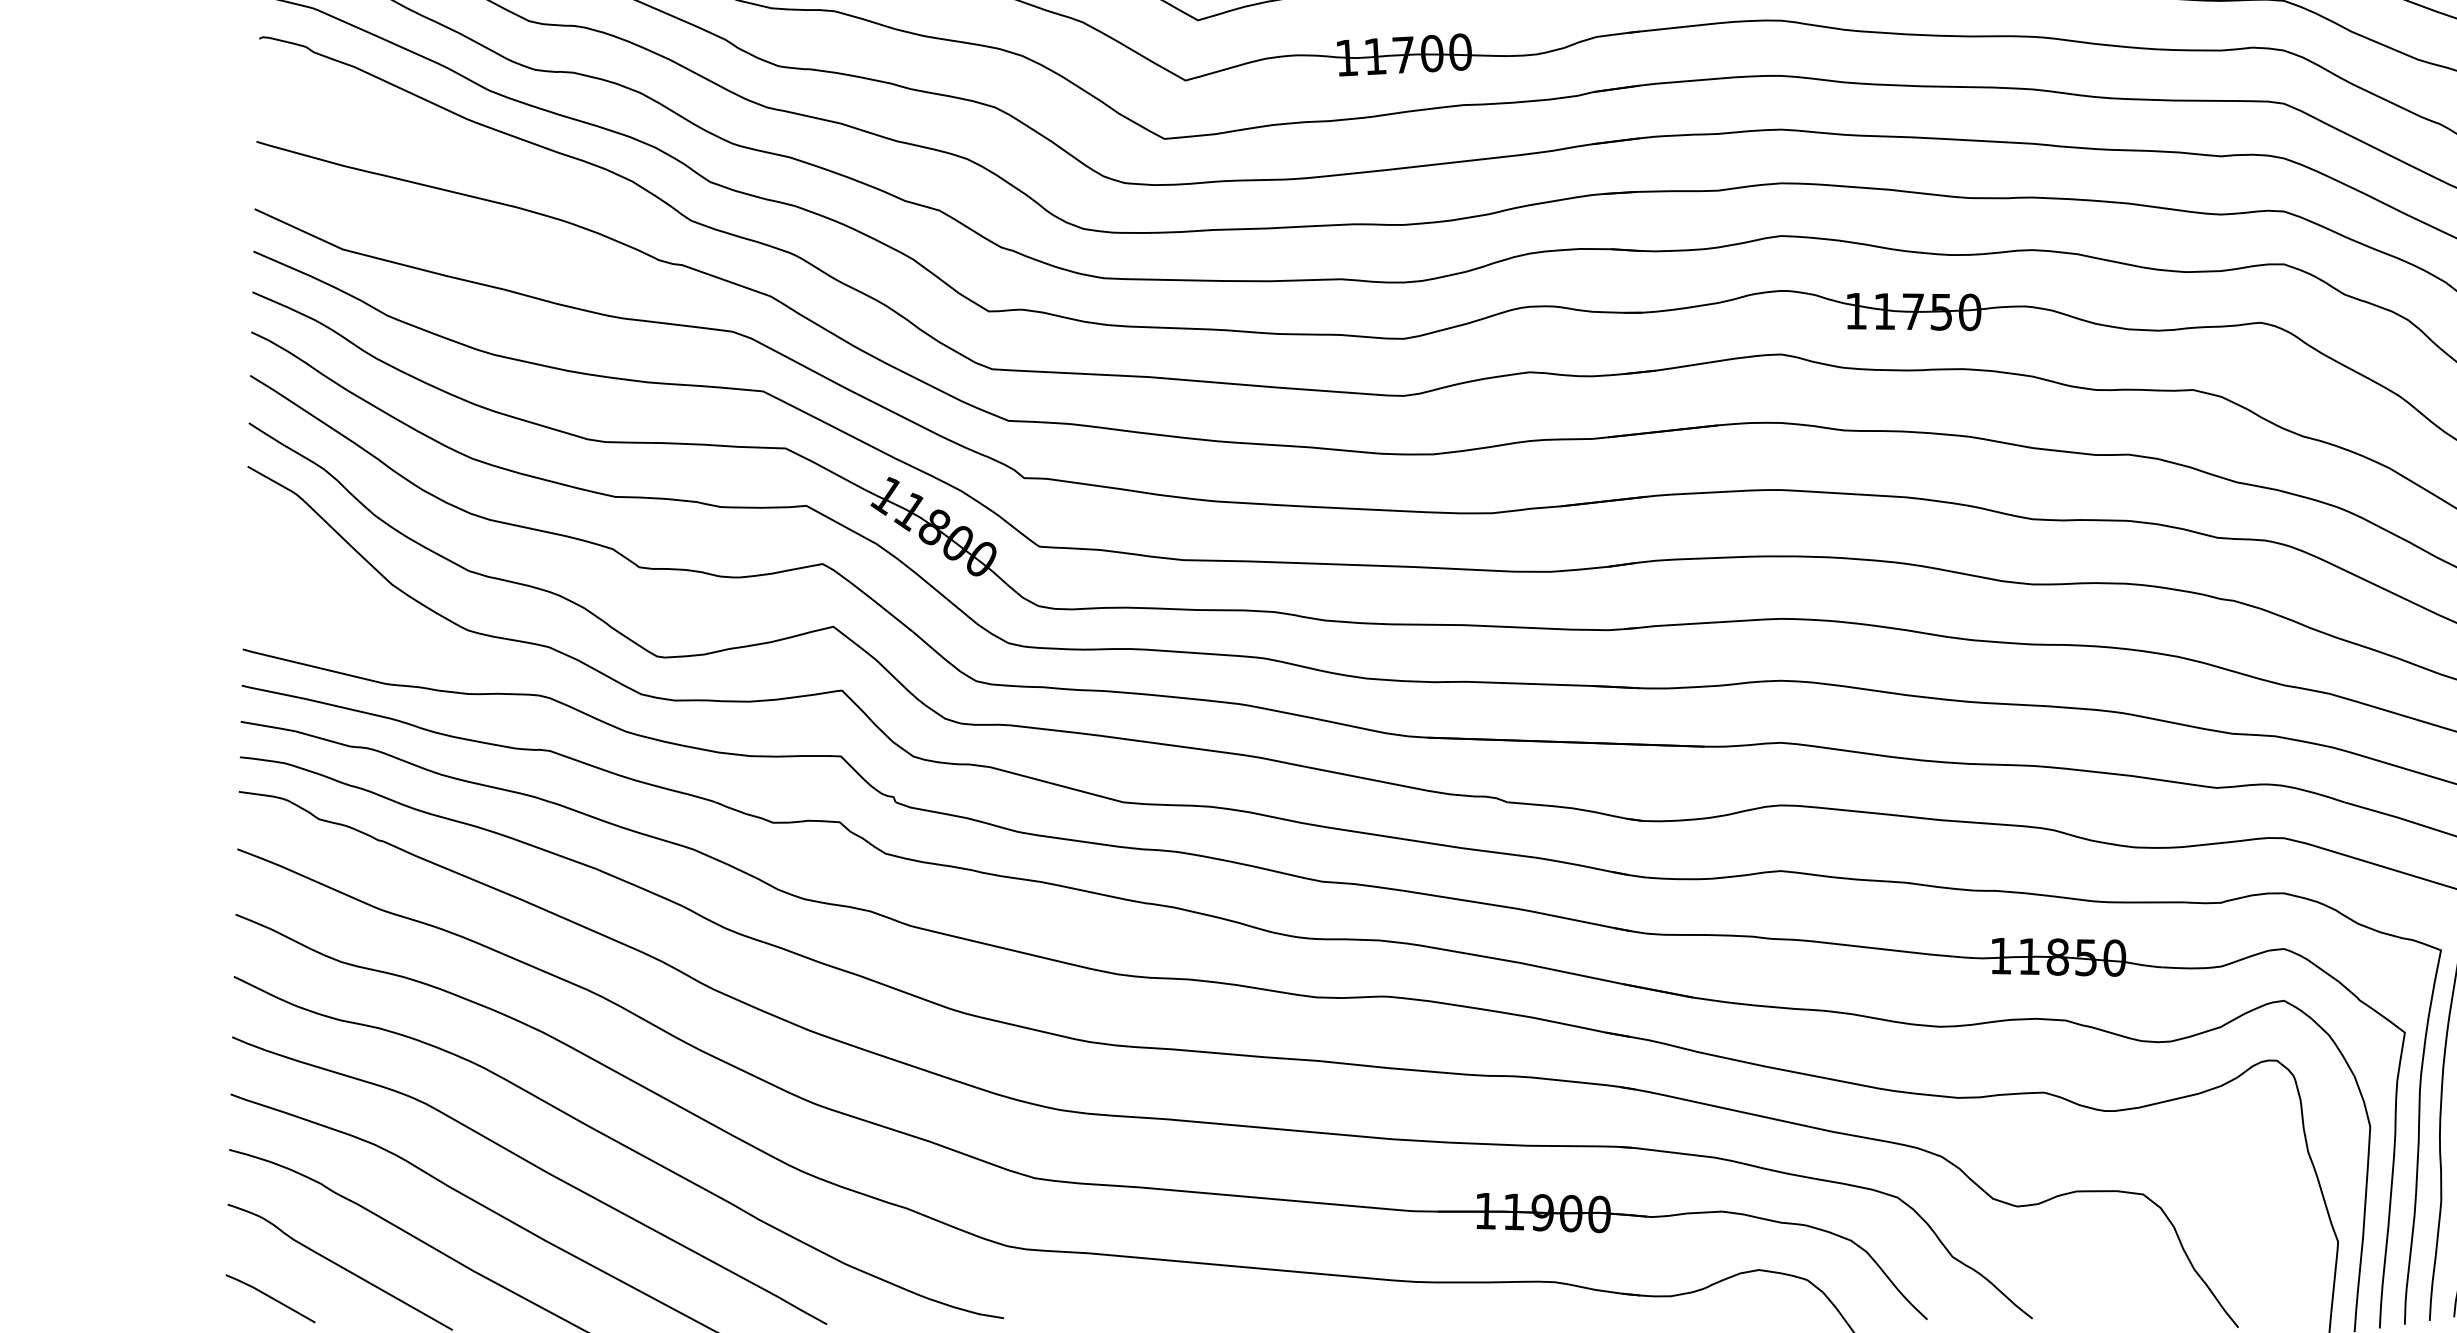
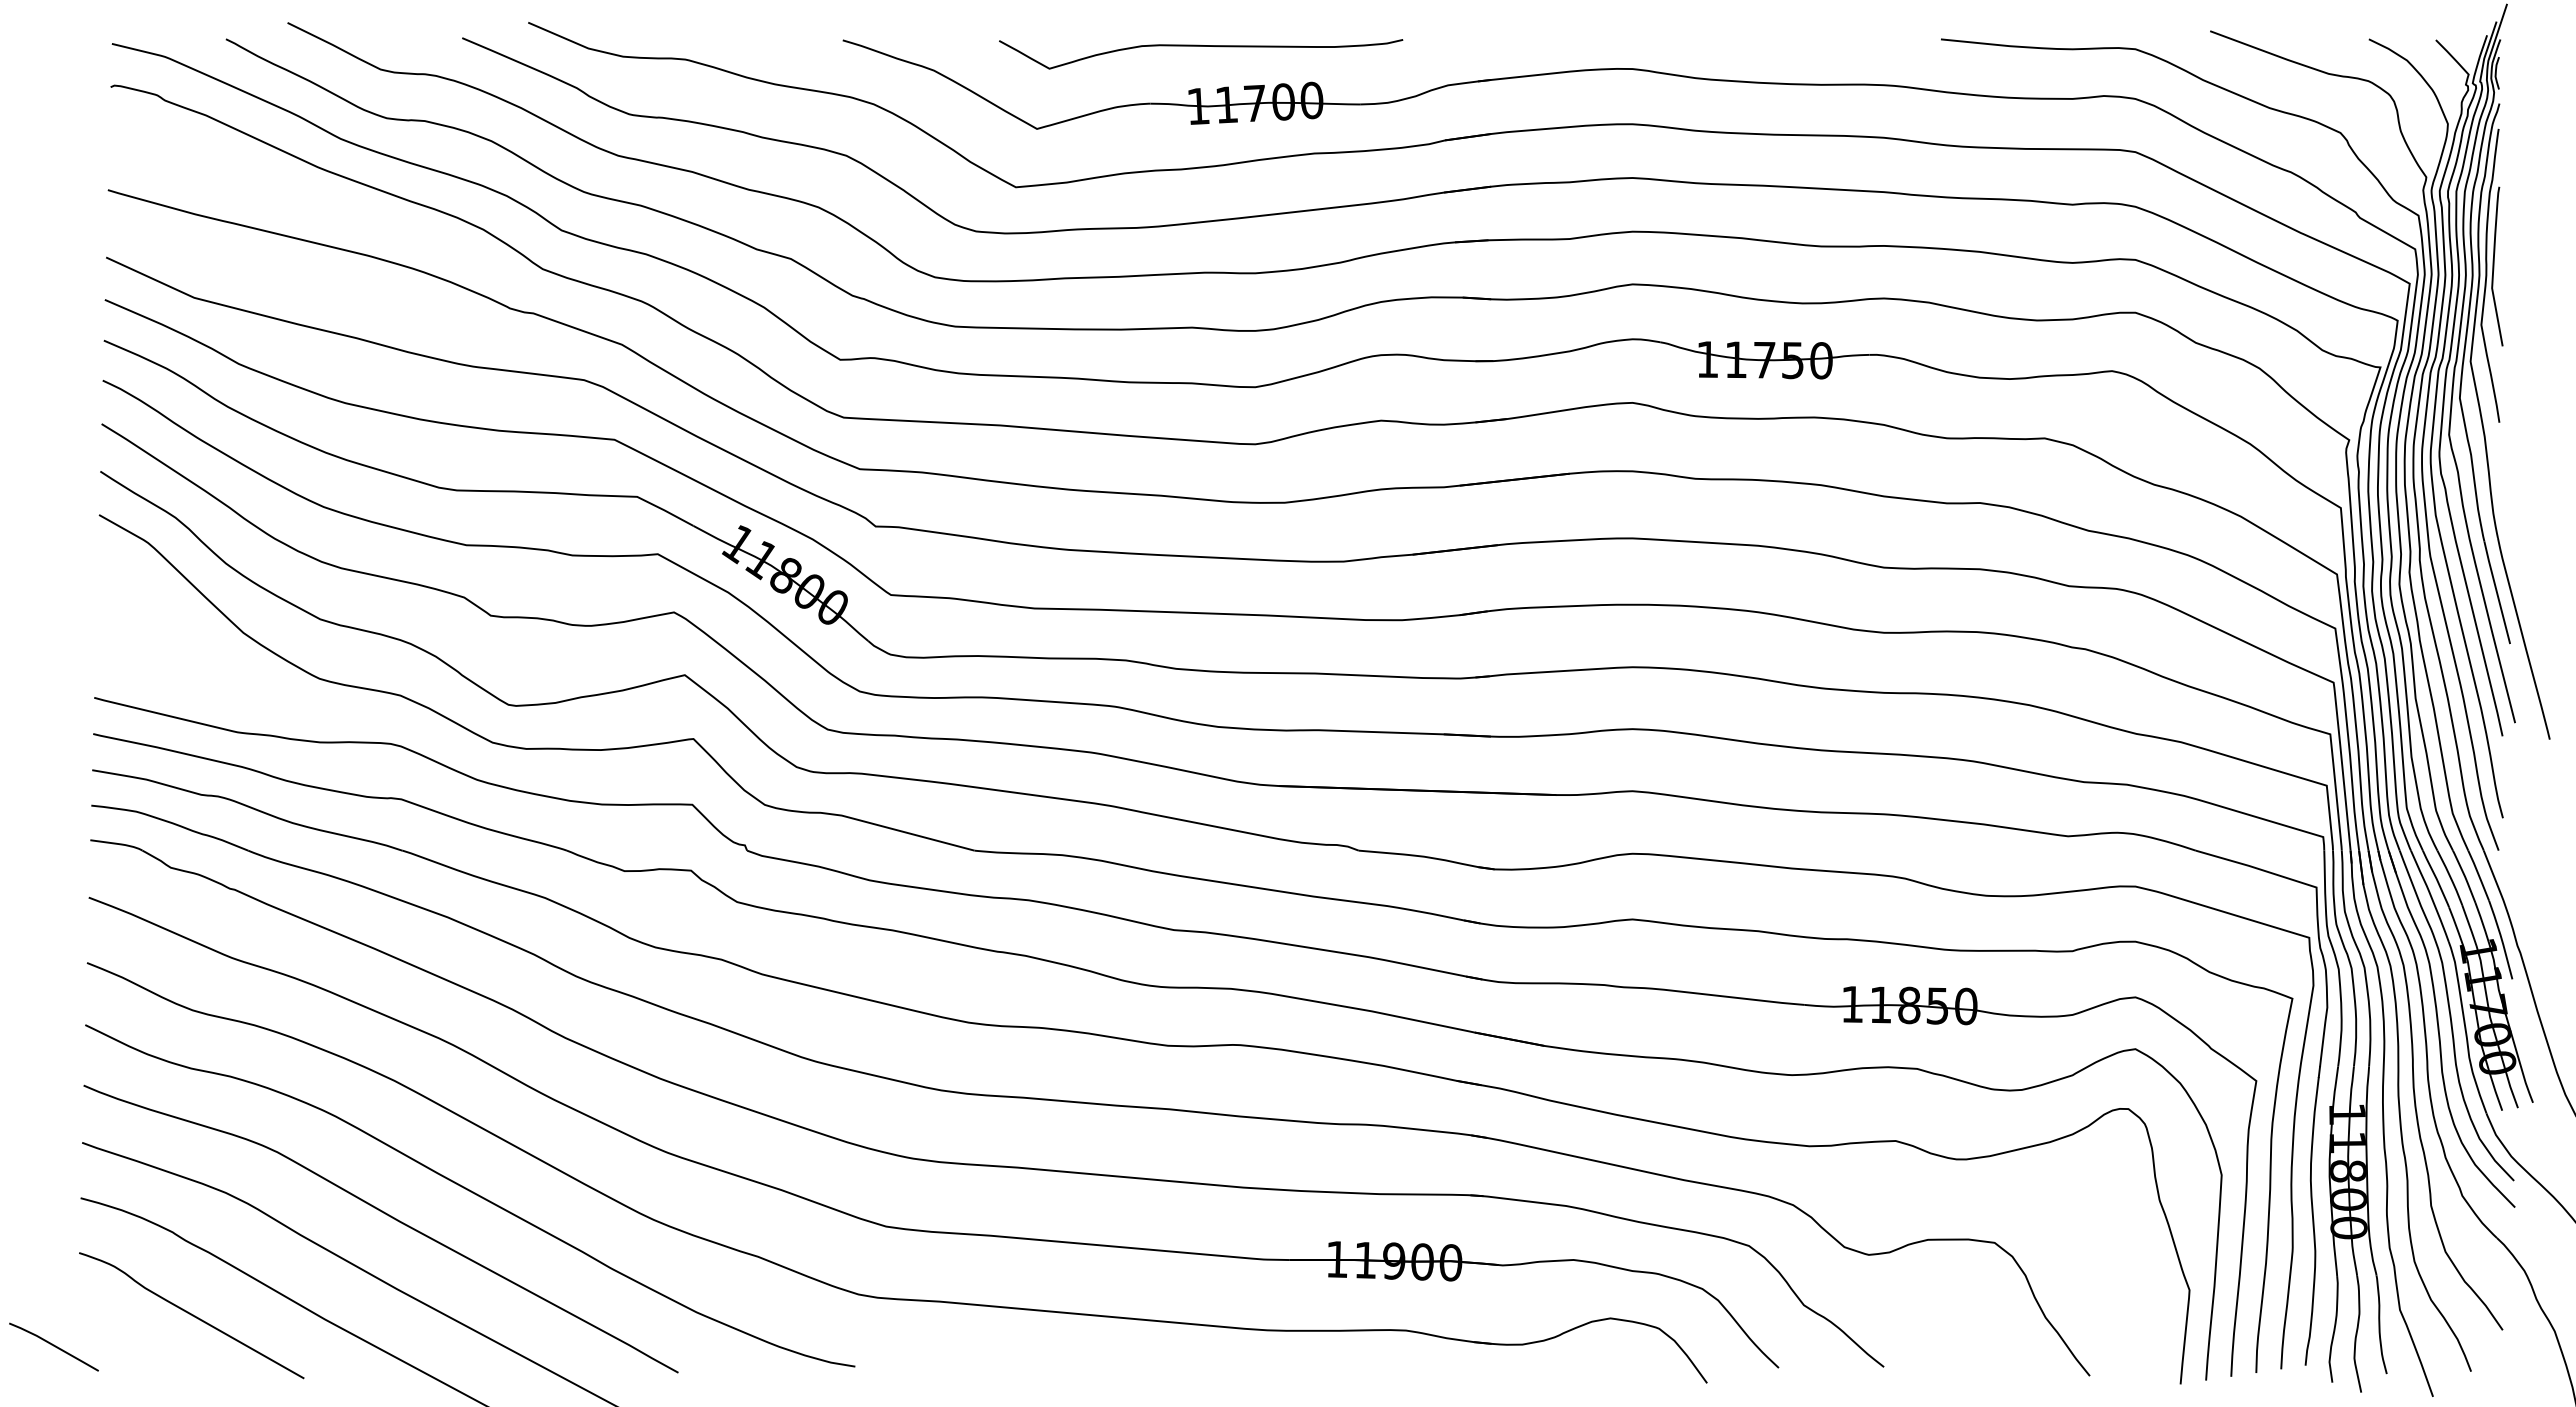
curve: (270, 1298) -> (53, 1346), moved

